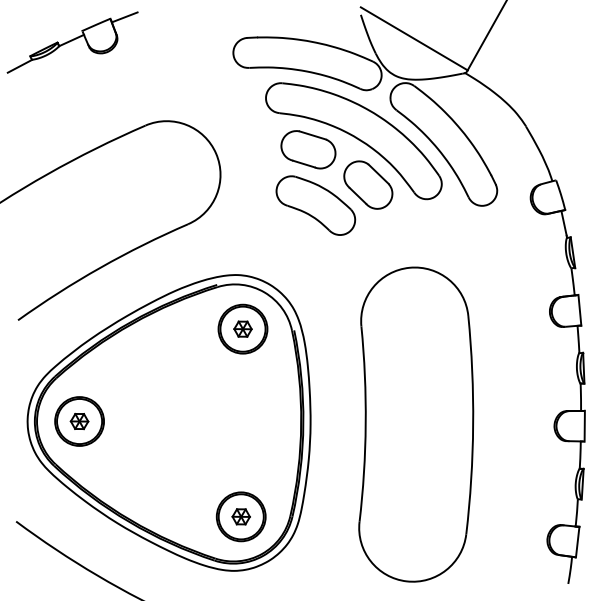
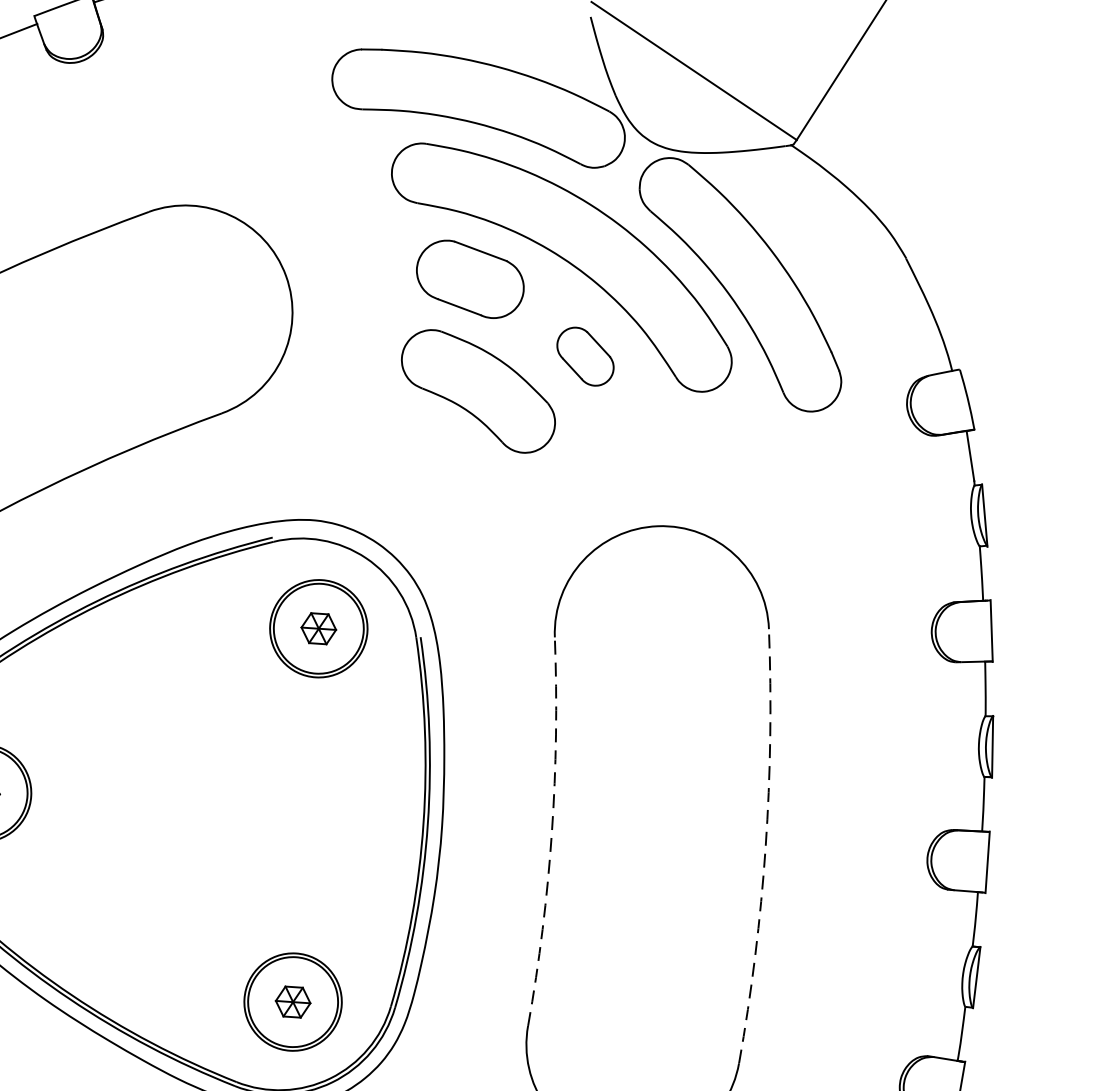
part: (368, 184) -> (585, 355), size x0.6
arc: (365, 424) -> (551, 832), solid -> dashed
arc: (473, 425) -> (766, 847), solid -> dashed

